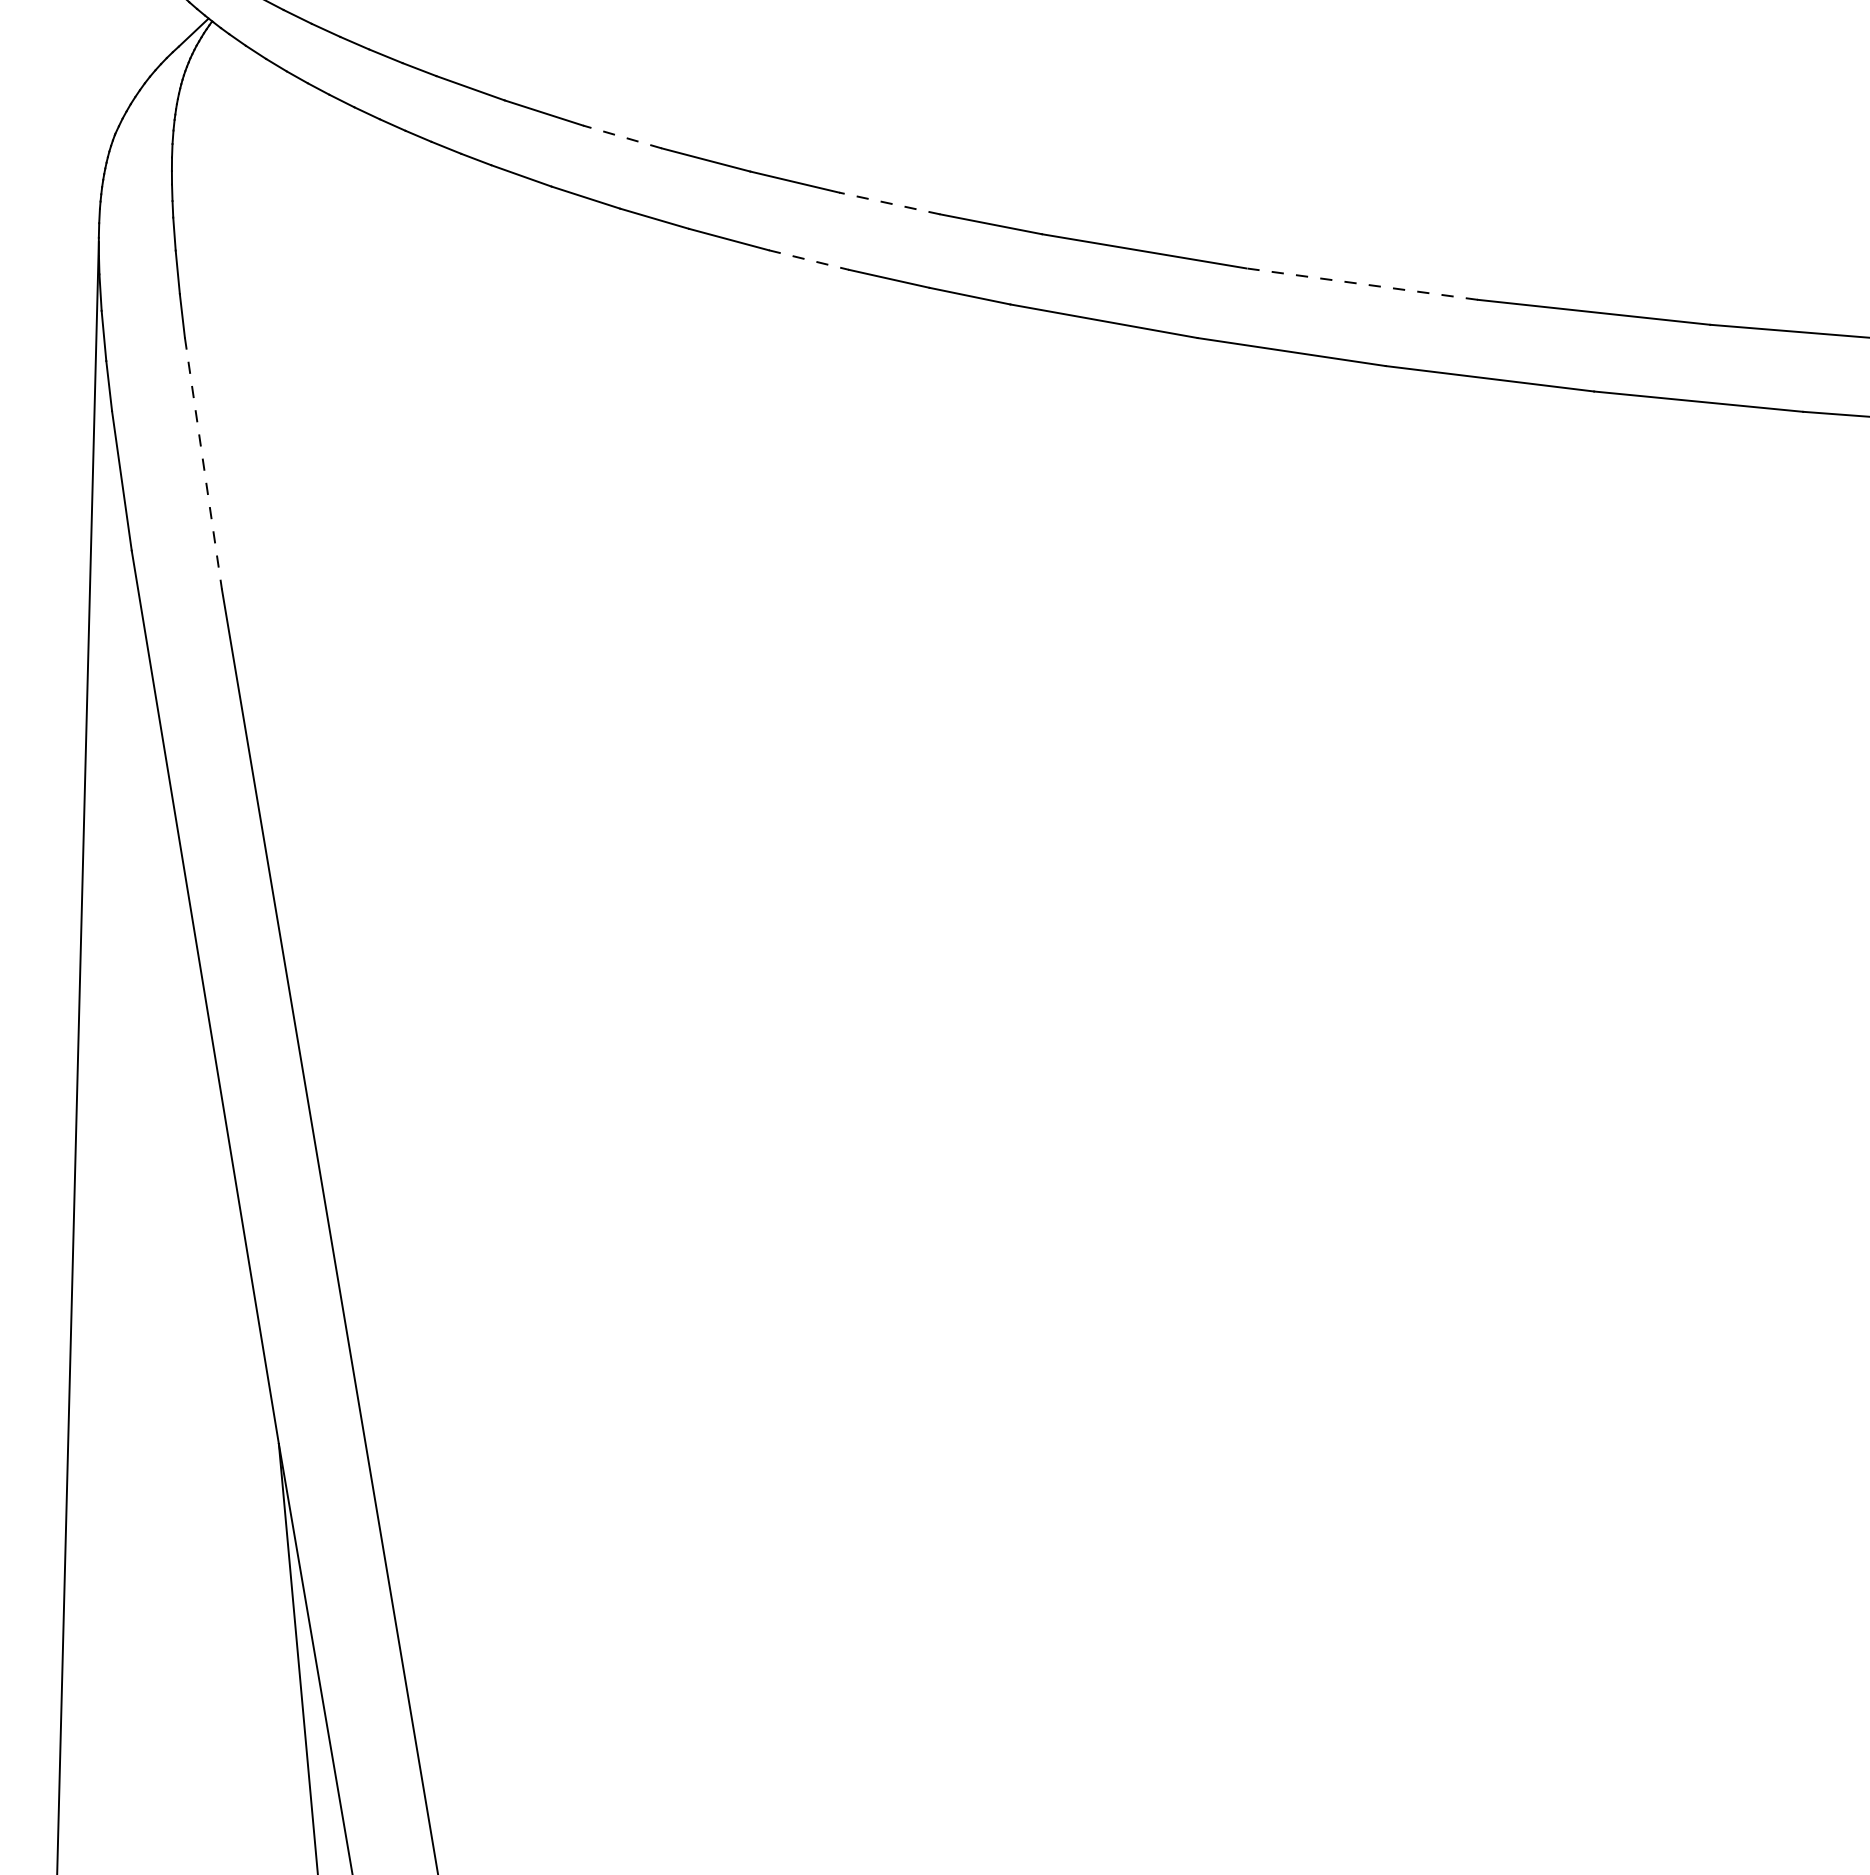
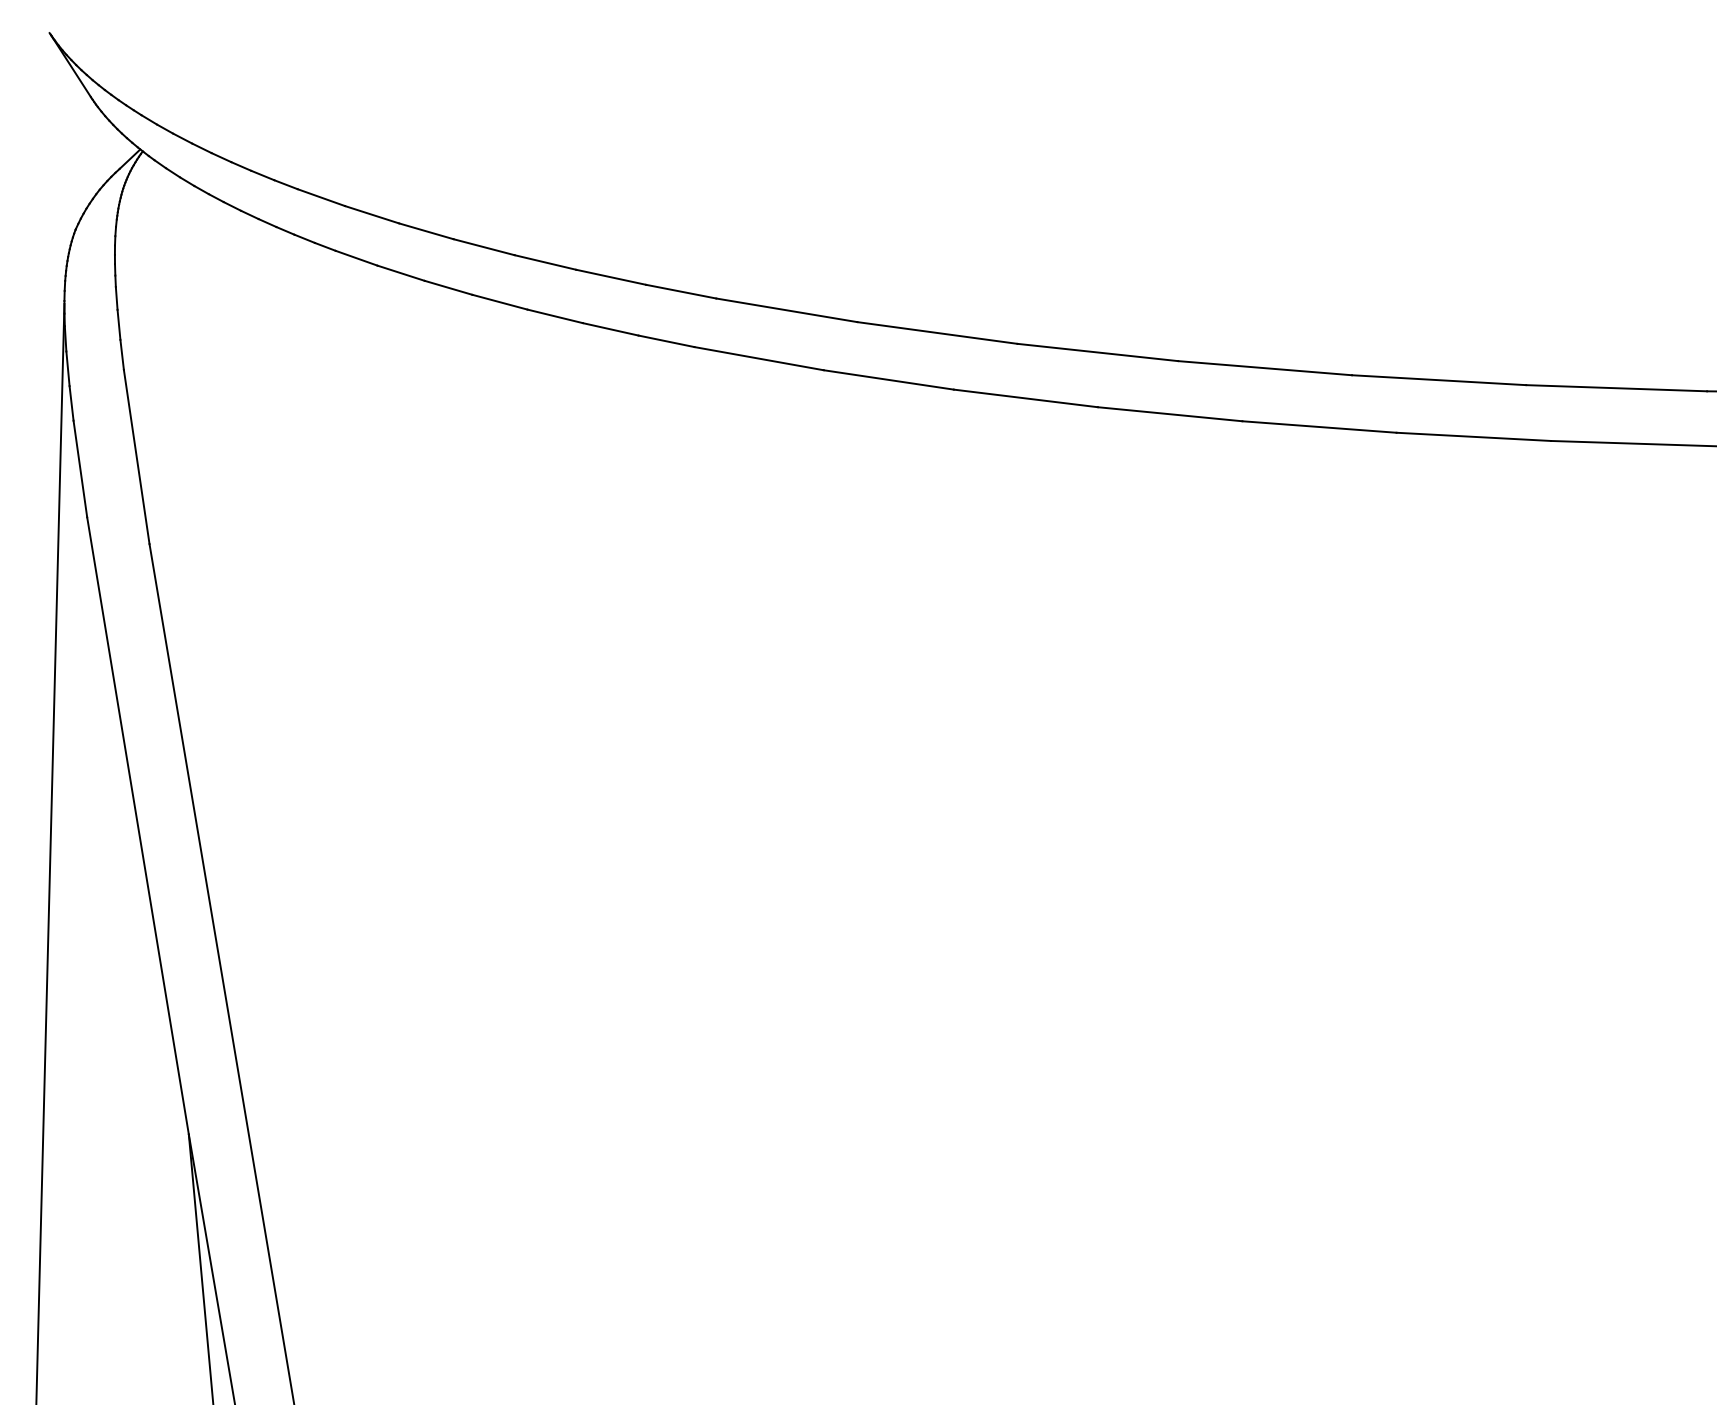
line: (621, 137) -> (425, 231), dashed -> solid
line: (890, 203) -> (611, 277), dashed -> solid
line: (809, 260) -> (555, 316), dashed -> solid
line: (1362, 283) -> (937, 332), dashed -> solid
line: (203, 464) -> (136, 457), dashed -> solid

